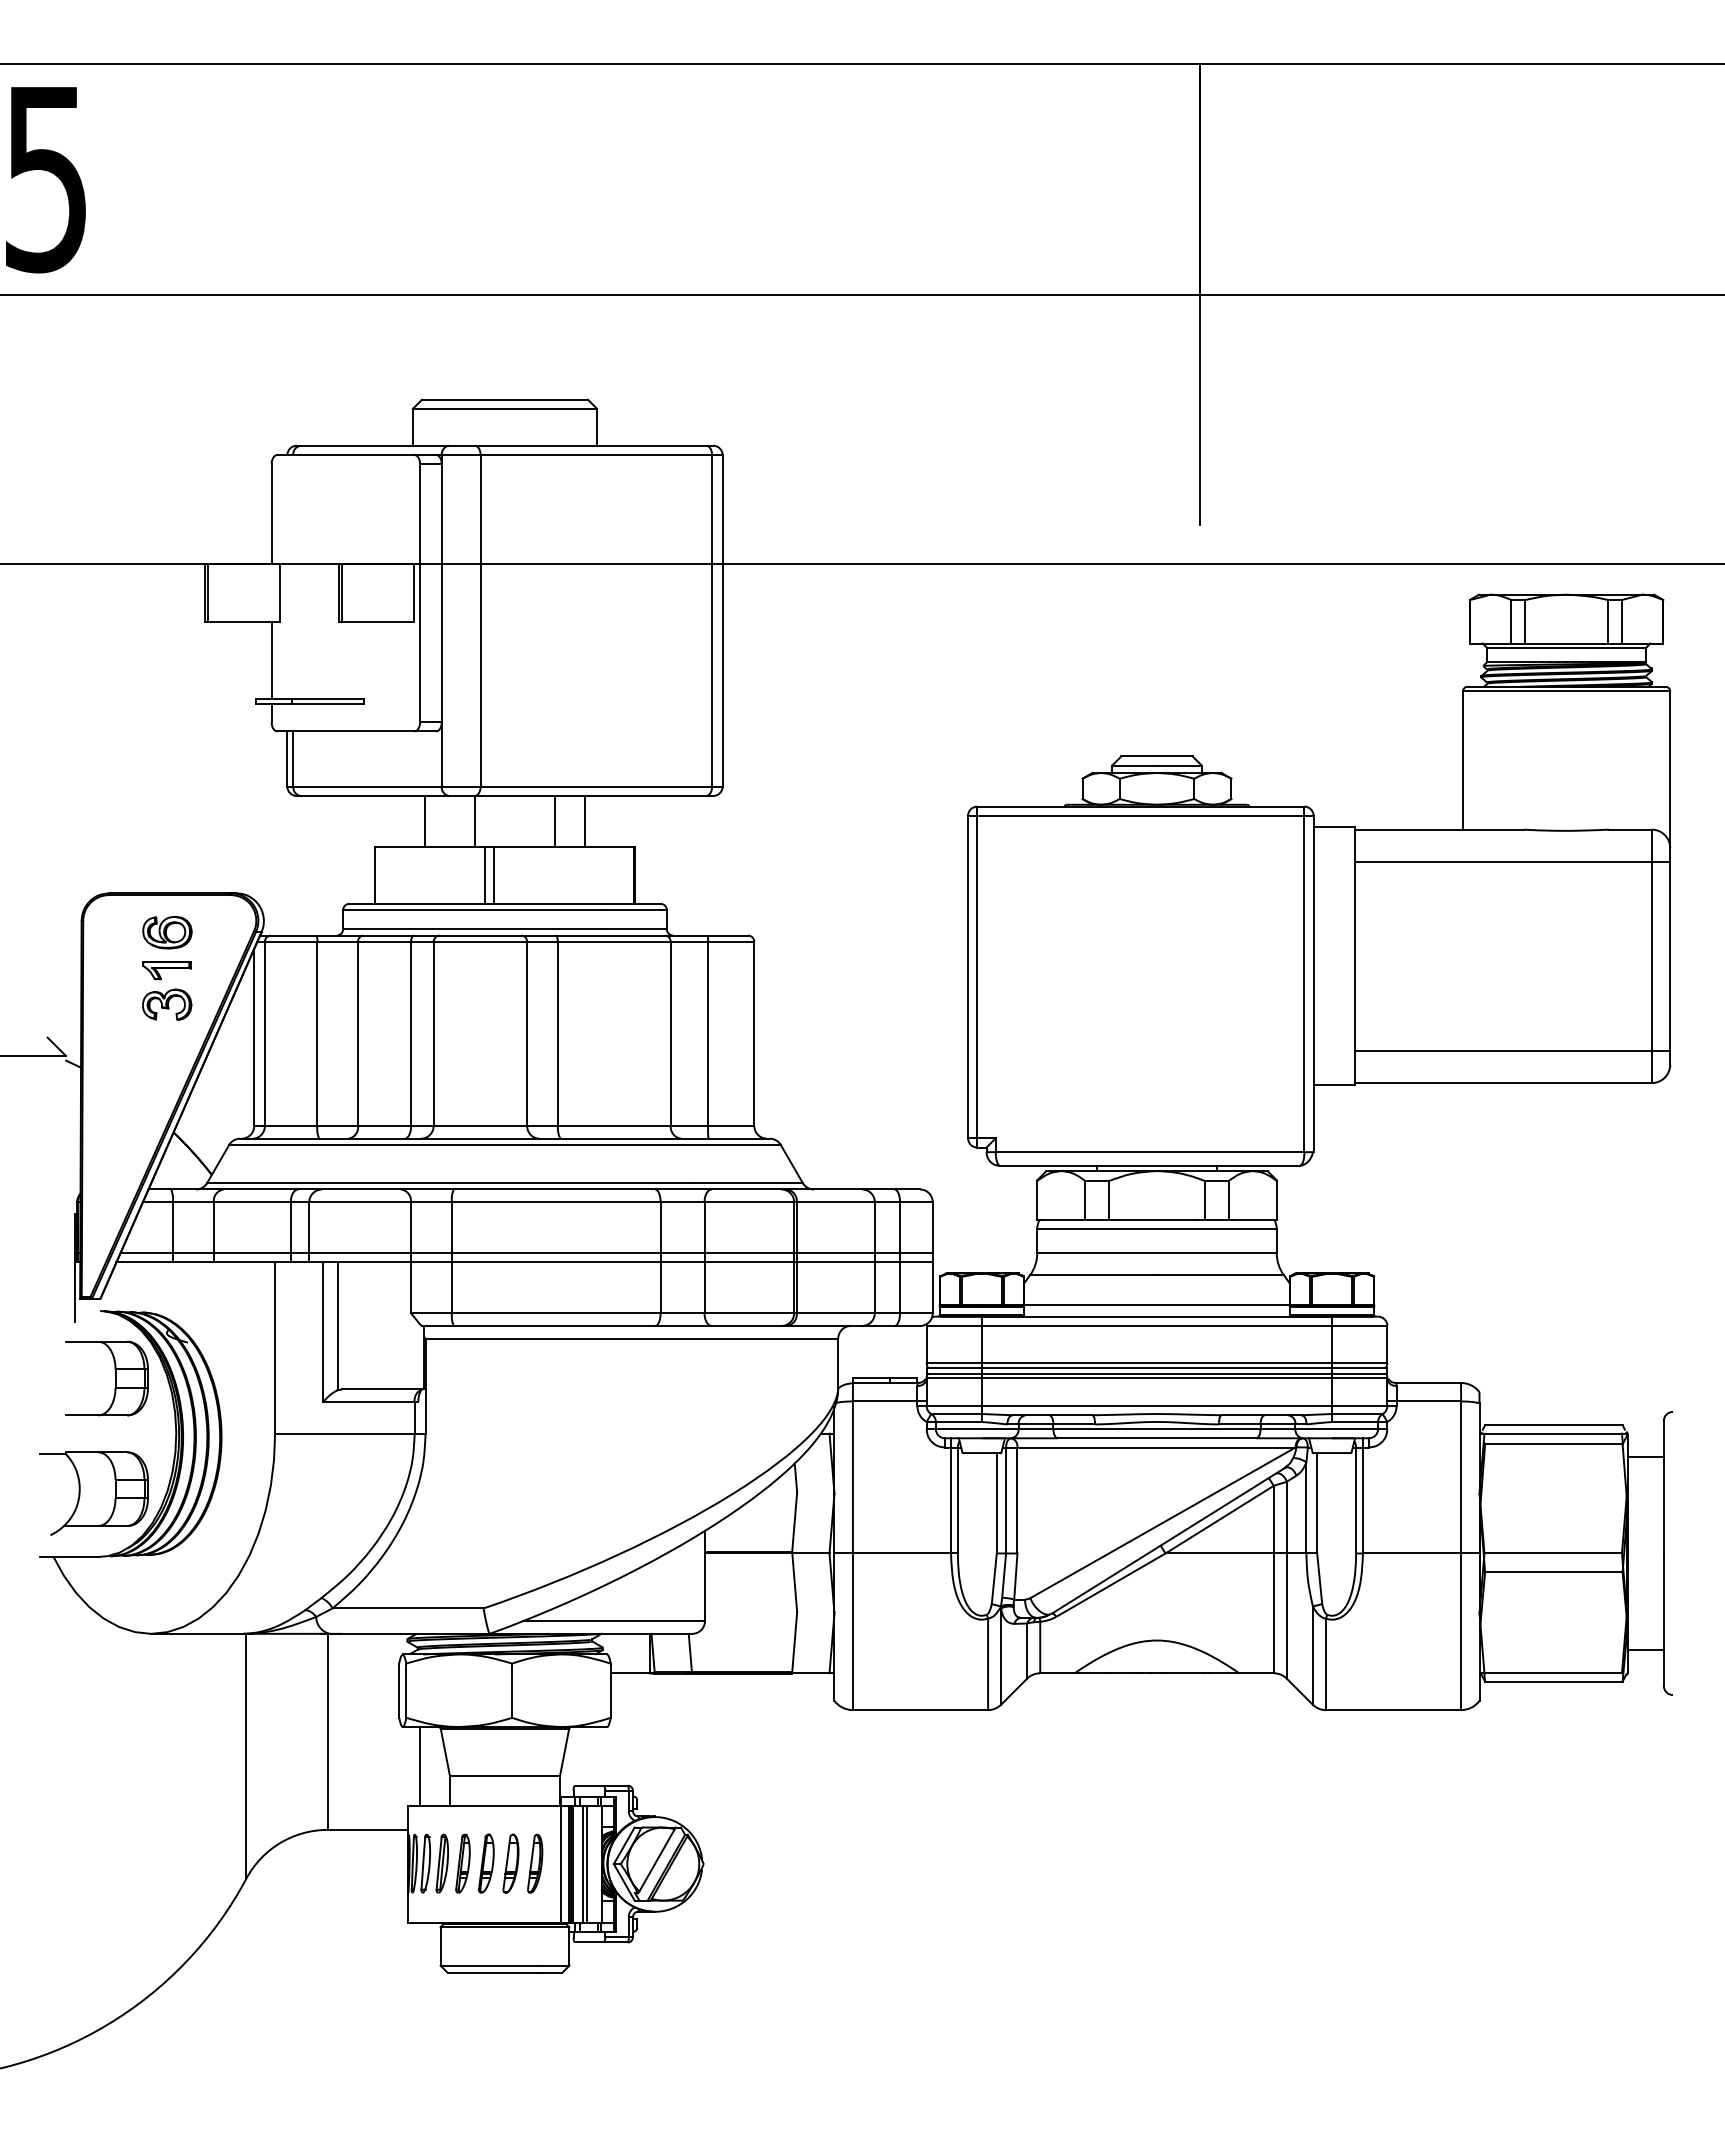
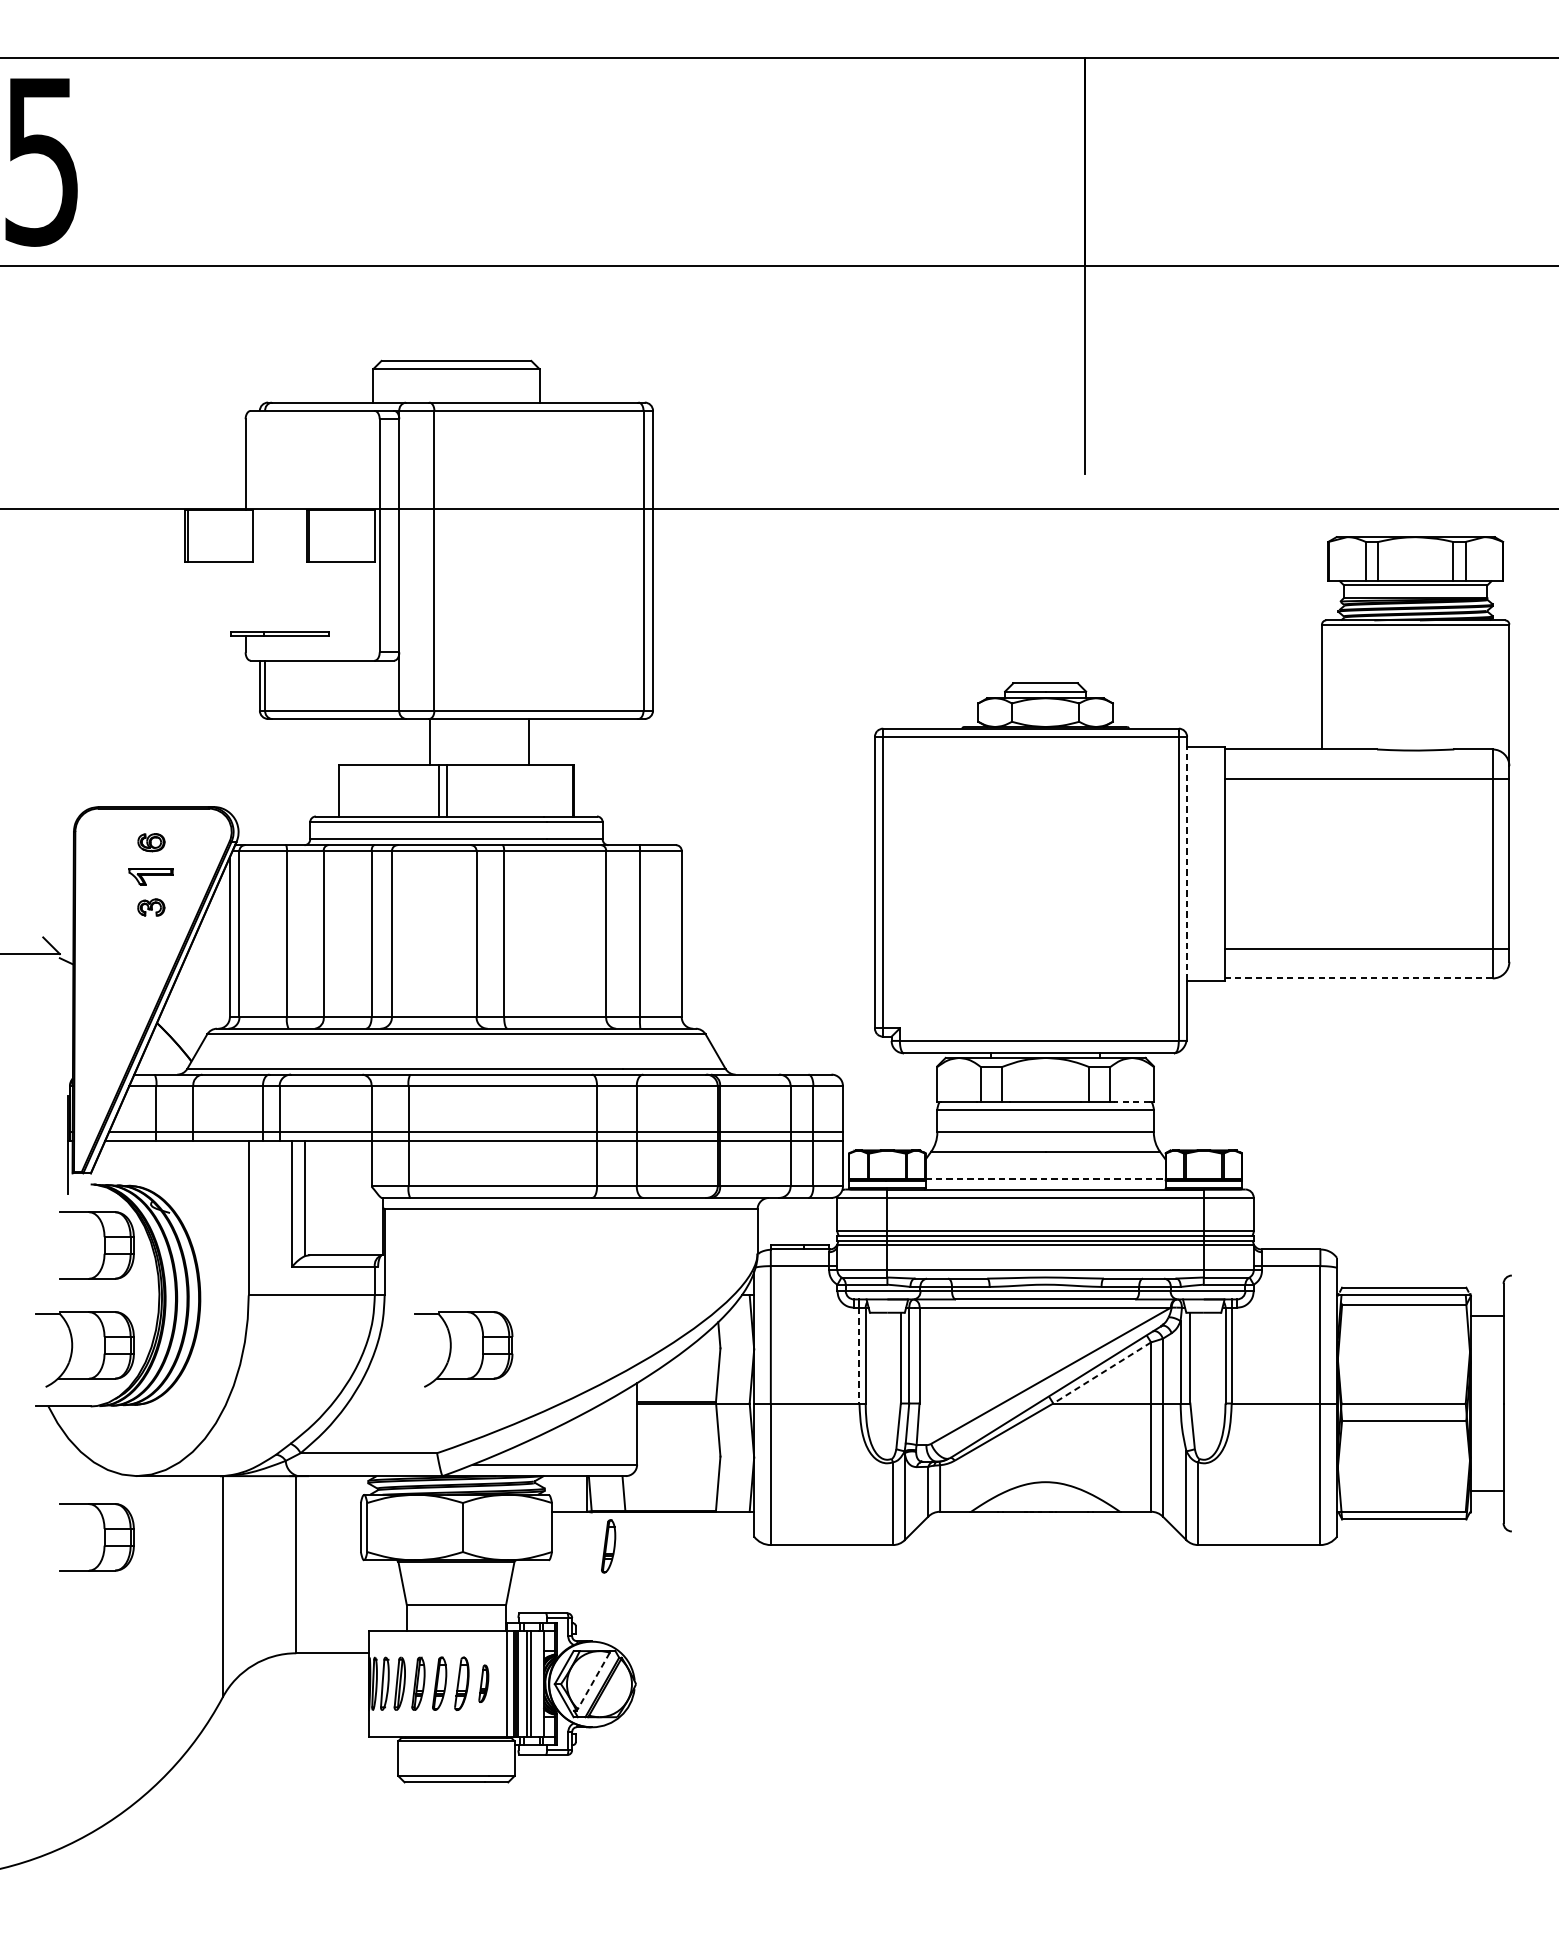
line: (271, 660) -> (245, 596), removed
line: (425, 820) -> (384, 741), removed
line: (554, 820) -> (501, 741), removed
part: (167, 932) -> (151, 842), size x0.6
line: (1313, 955) -> (1187, 863), solid -> dashed
part: (167, 1004) -> (151, 907), size x0.6
line: (1502, 1083) -> (1357, 978), solid -> dashed
line: (1252, 1219) -> (1131, 1101), solid -> dashed
line: (1156, 1305) -> (1045, 1179), solid -> dashed
part: (512, 1493) -> (463, 1349), added
line: (951, 1500) -> (859, 1355), solid -> dashed
line: (1219, 1519) -> (1102, 1372), solid -> dashed
part: (115, 1701) -> (104, 1537), added
part: (673, 1711) -> (608, 1546), added
line: (419, 1766) -> (379, 1596), removed
line: (657, 1860) -> (594, 1680), solid -> dashed
part: (535, 1863) -> (484, 1683), size x0.7

